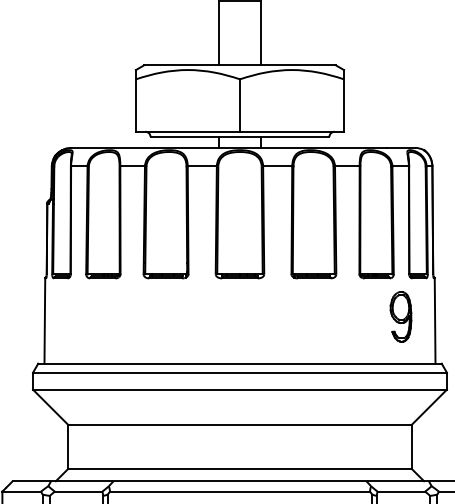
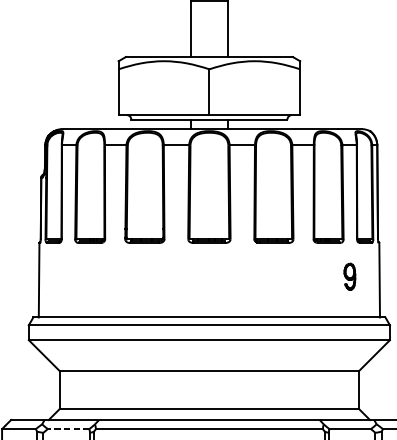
part: (400, 316) -> (349, 276), size x0.6
line: (78, 491) -> (68, 428), solid -> dashed

